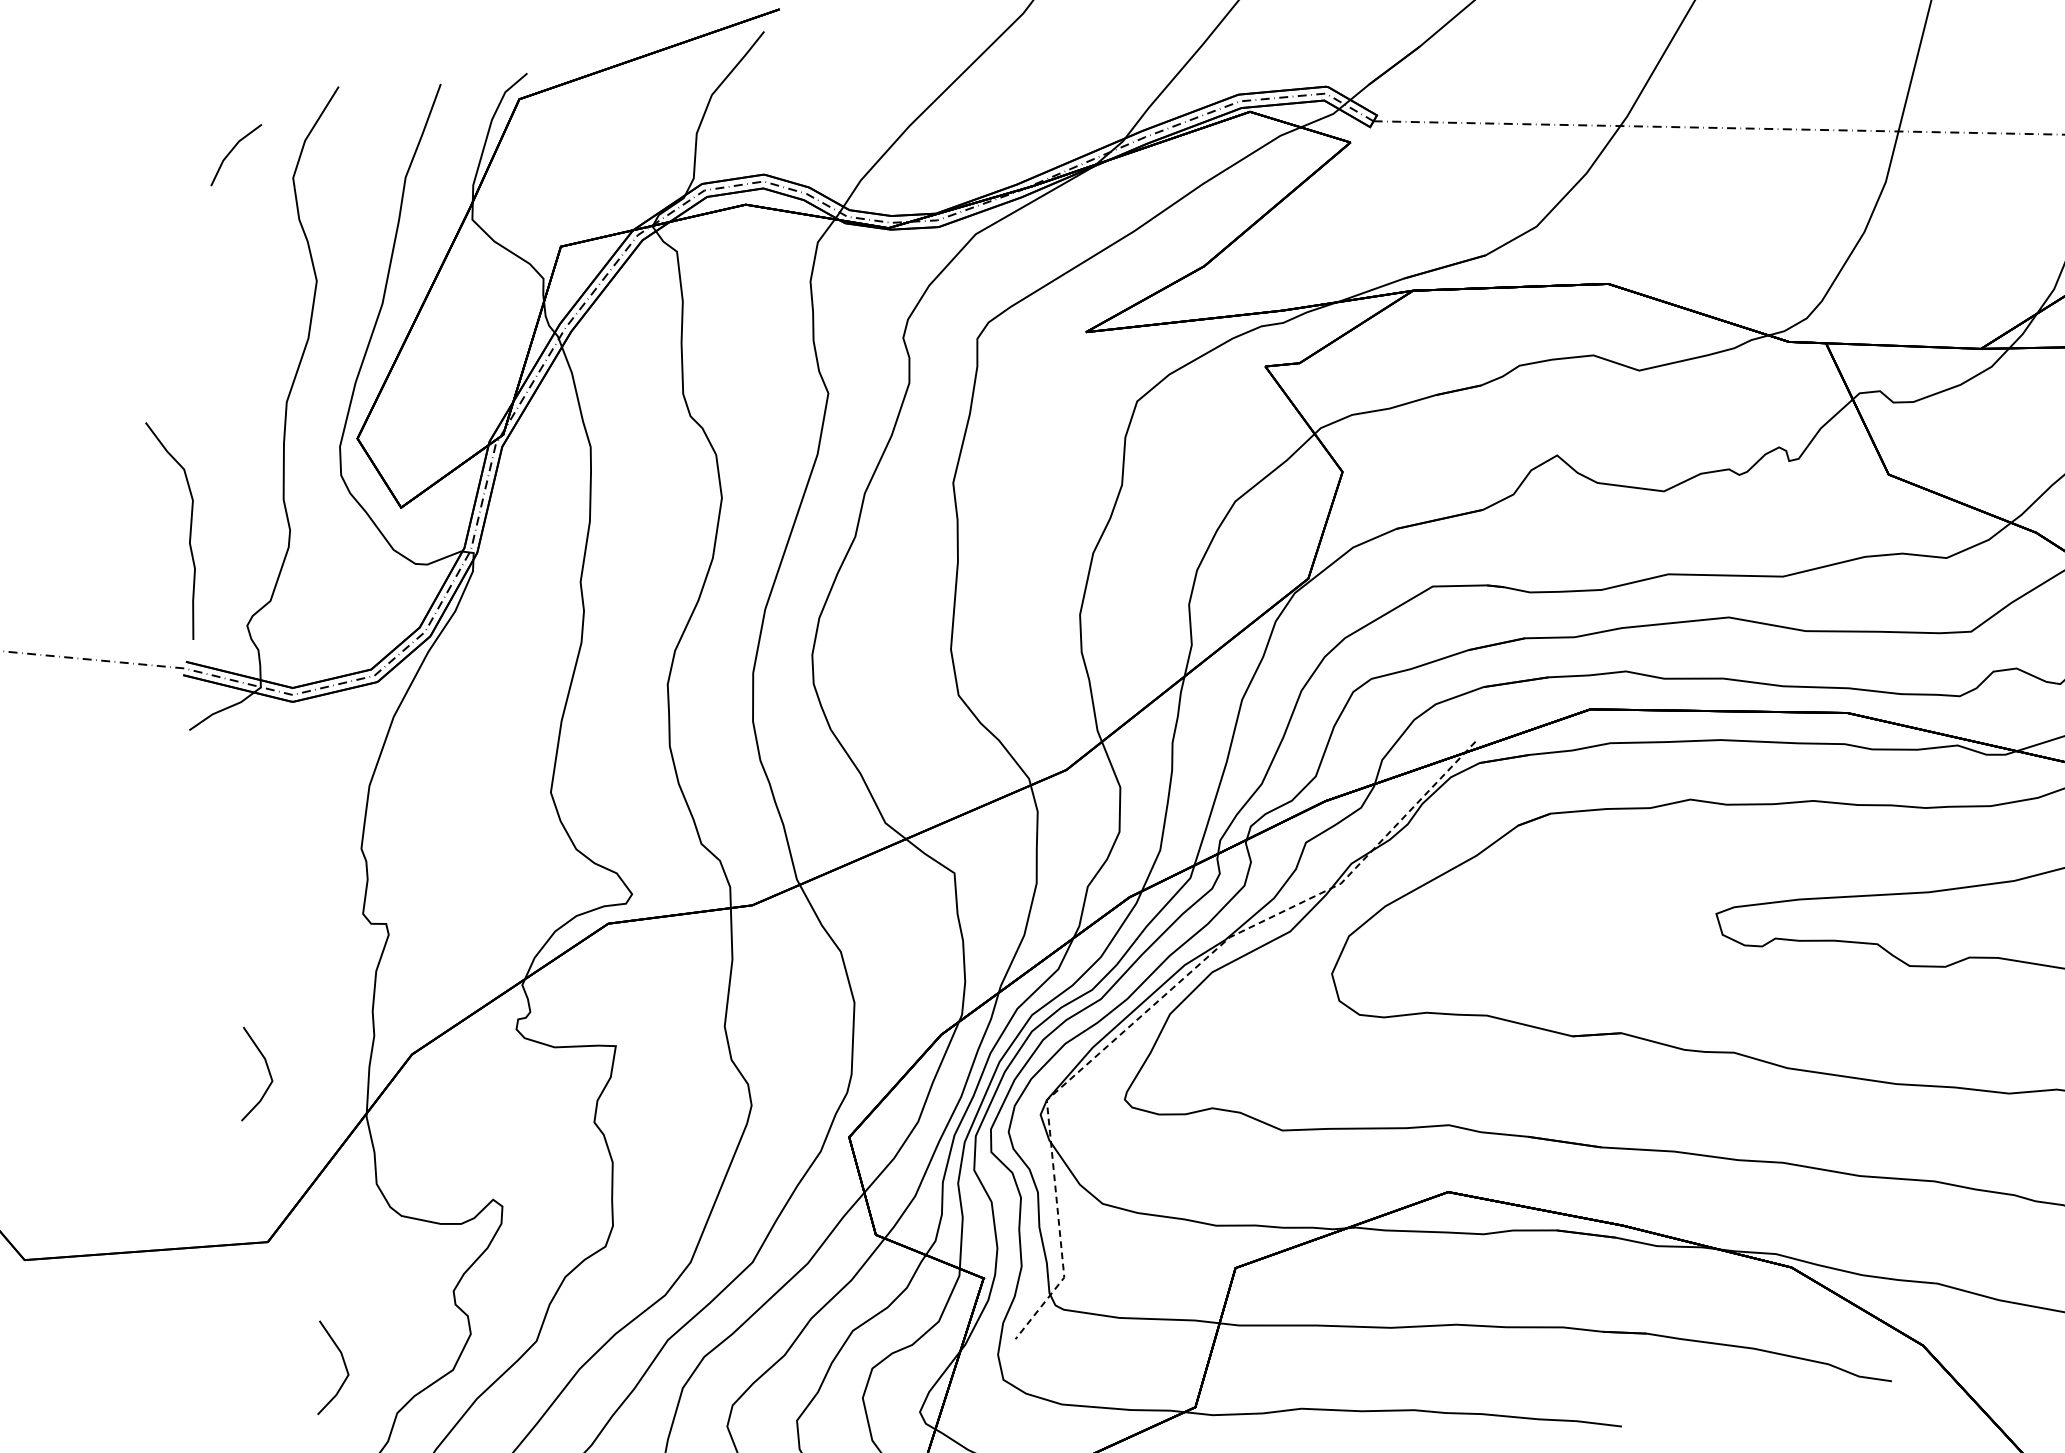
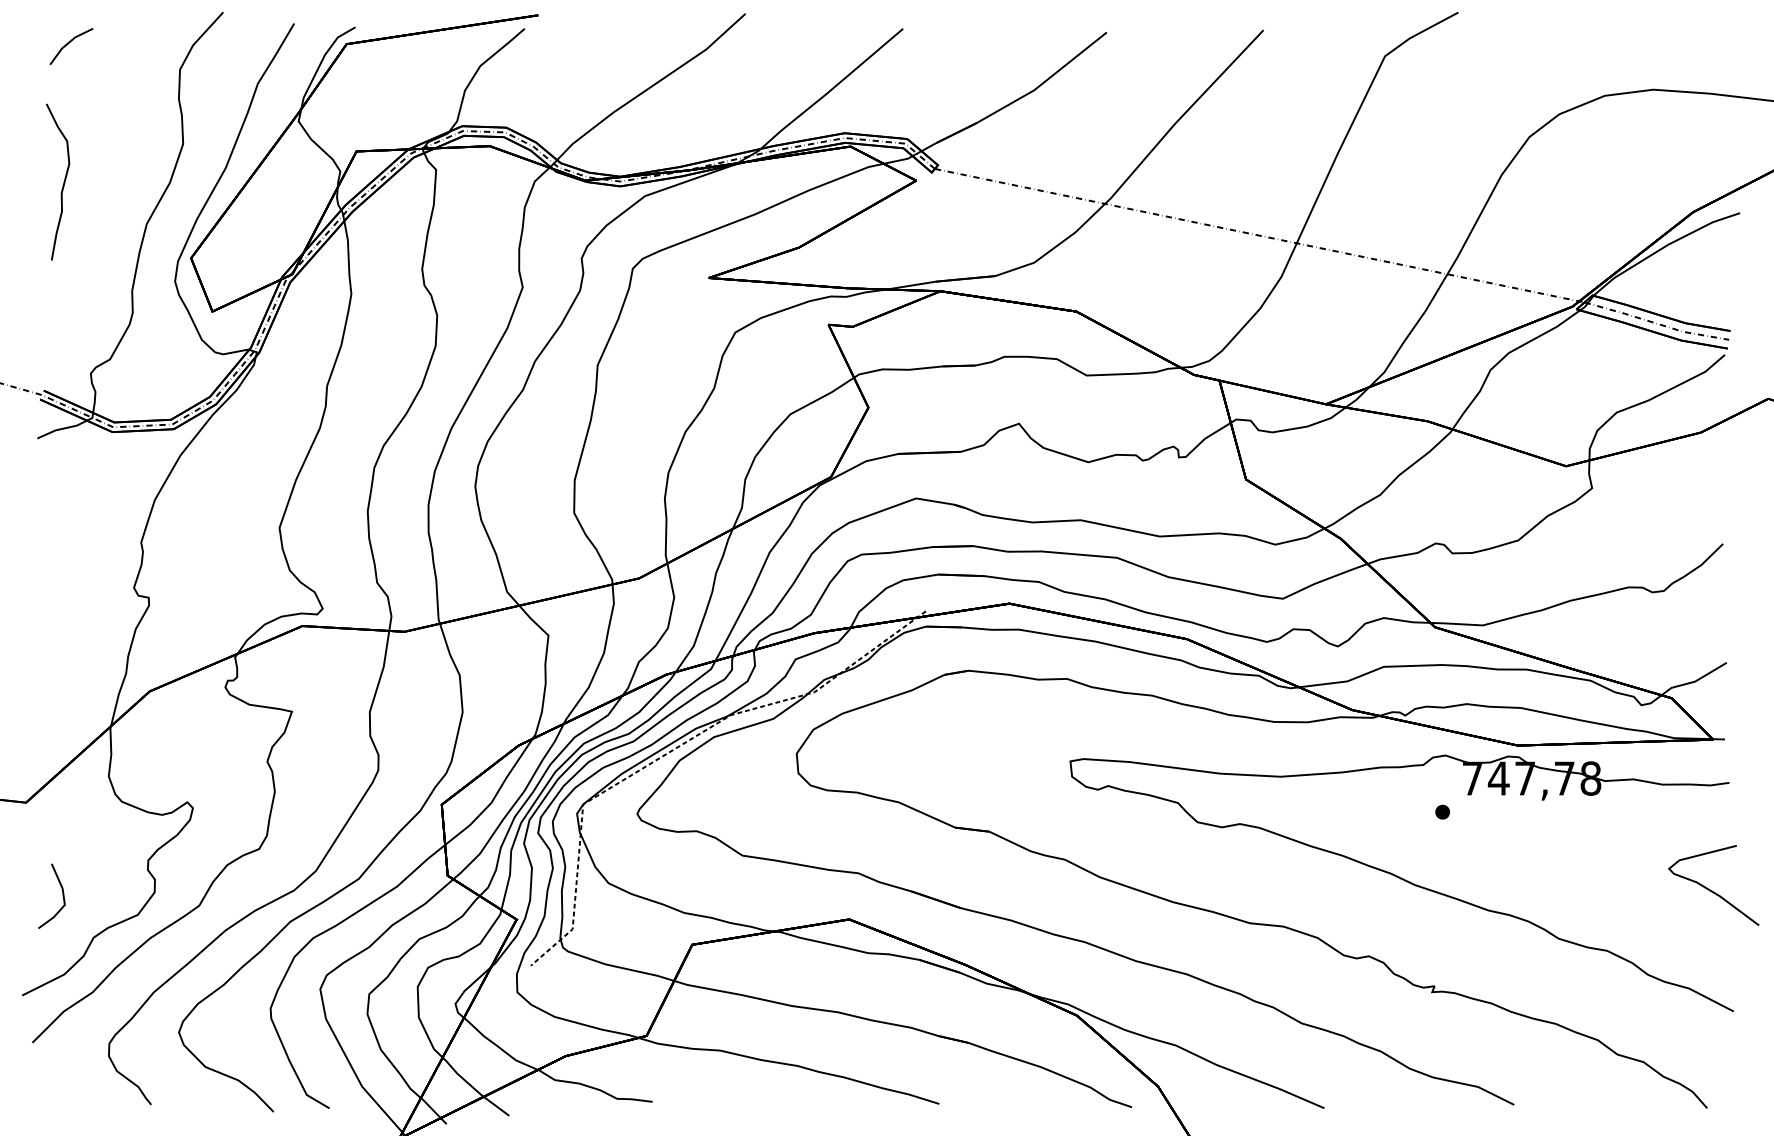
line: (232, 151) -> (69, 43), moved
curve: (189, 526) -> (63, 181), moved
line: (266, 1068) -> (47, 682), removed

